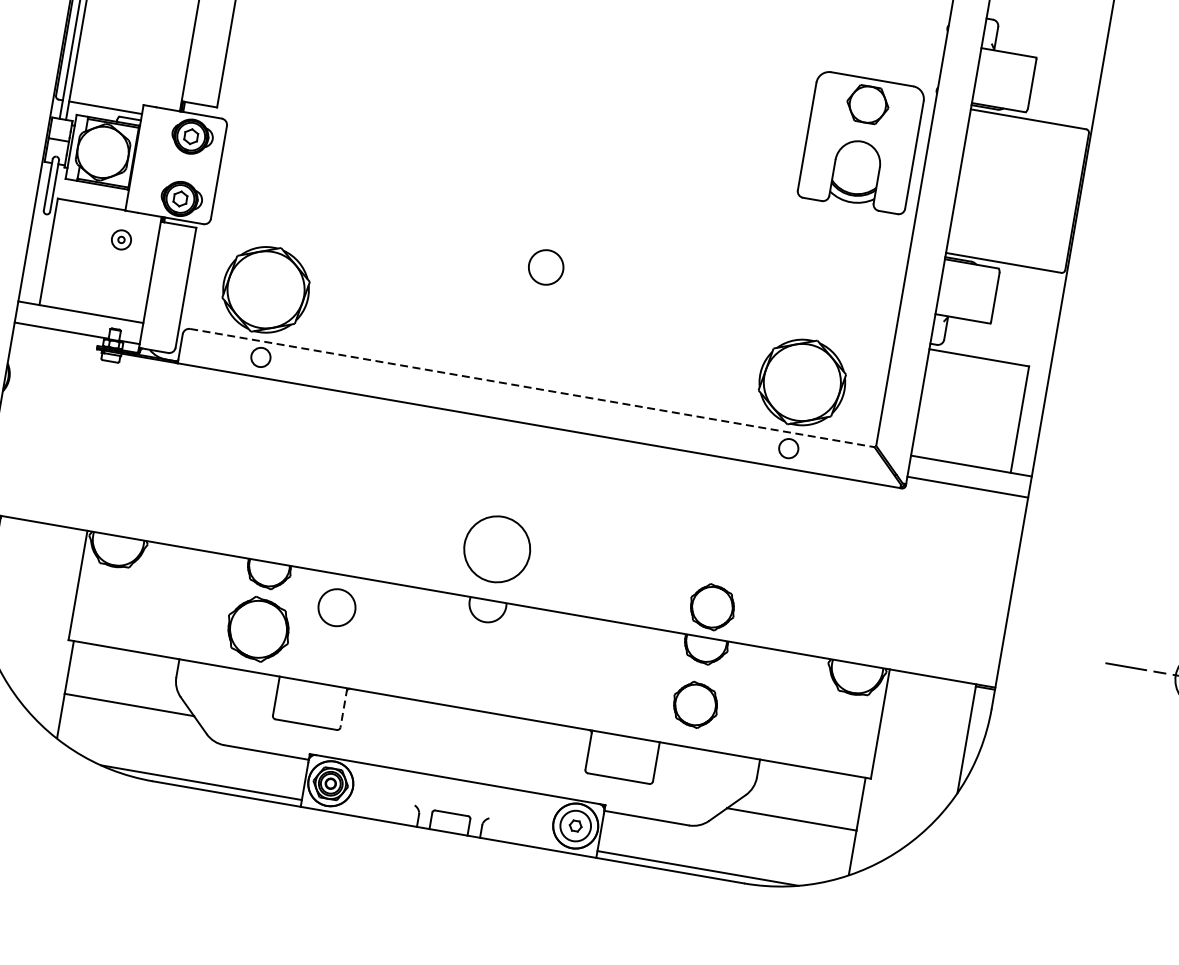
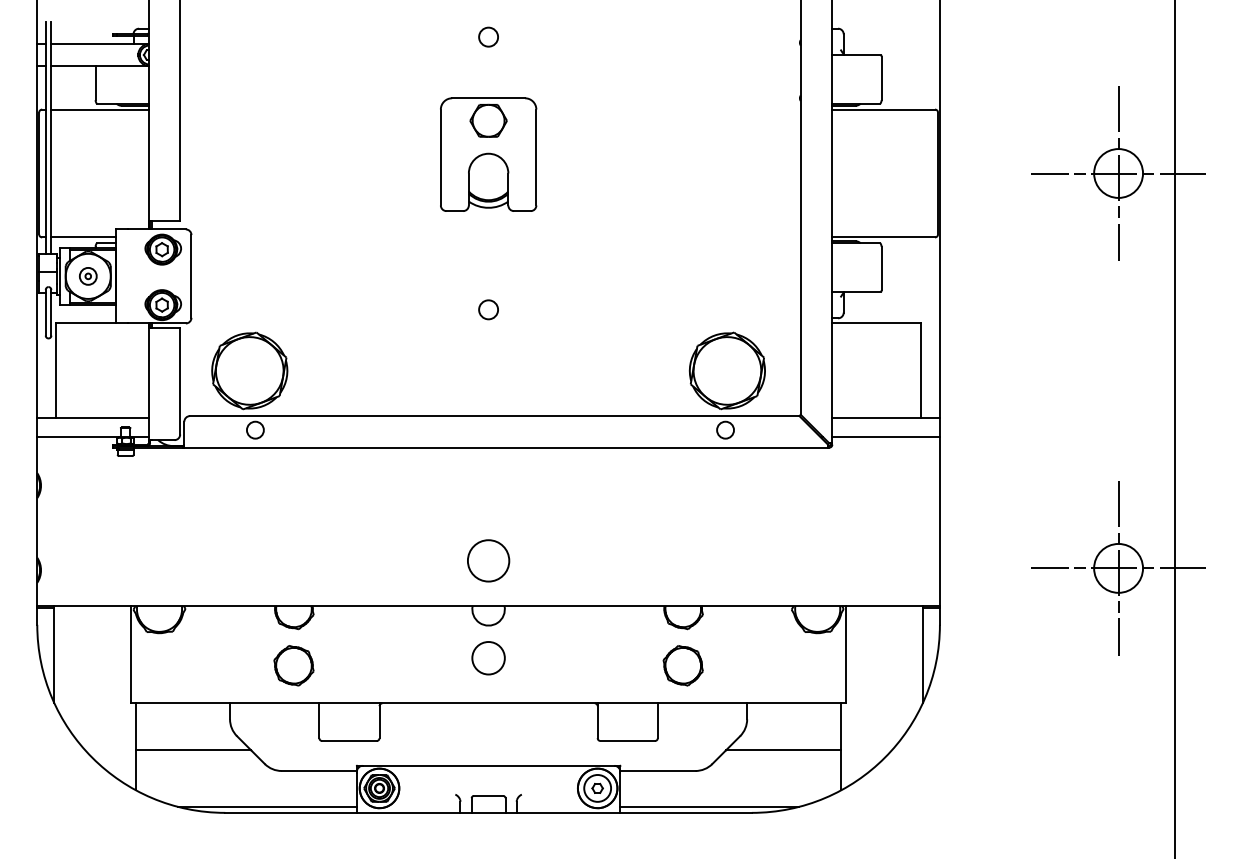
part: (861, 142) -> (488, 154), moved
part: (121, 240) -> (88, 276), moved
circle: (546, 267) -> (488, 309), size x0.62
line: (532, 388) -> (494, 416), dashed -> solid
circle: (497, 548) -> (488, 560), size x0.71
part: (711, 606) -> (682, 578), removed
circle: (336, 607) -> (488, 658), moved
part: (258, 629) -> (293, 665), size x0.71
line: (343, 708) -> (379, 721), dashed -> solid

